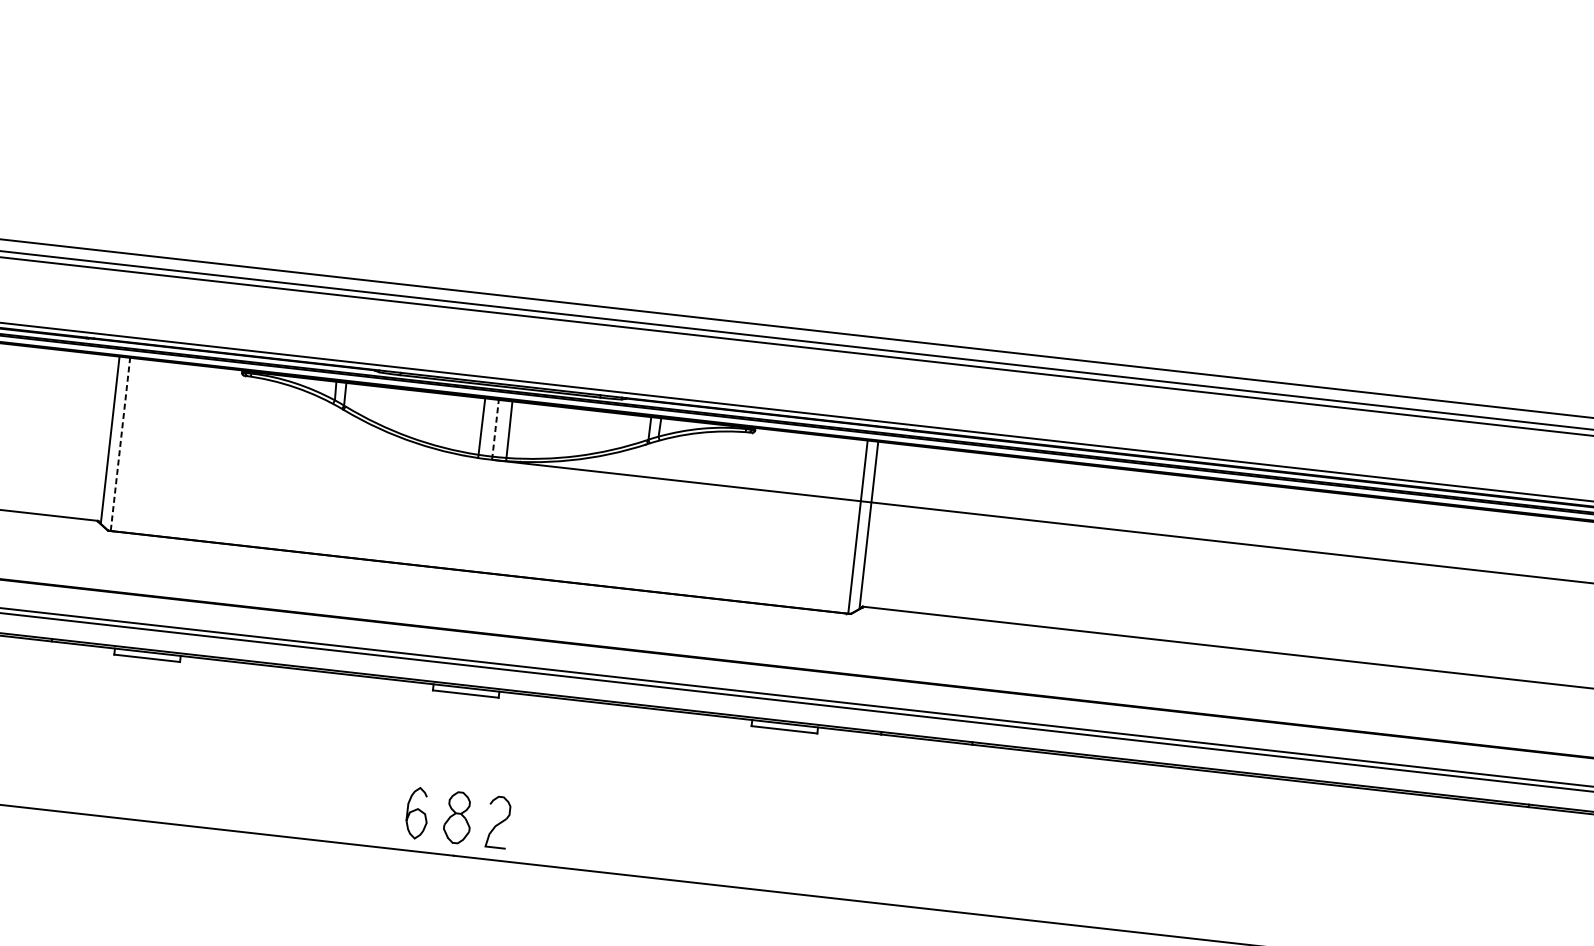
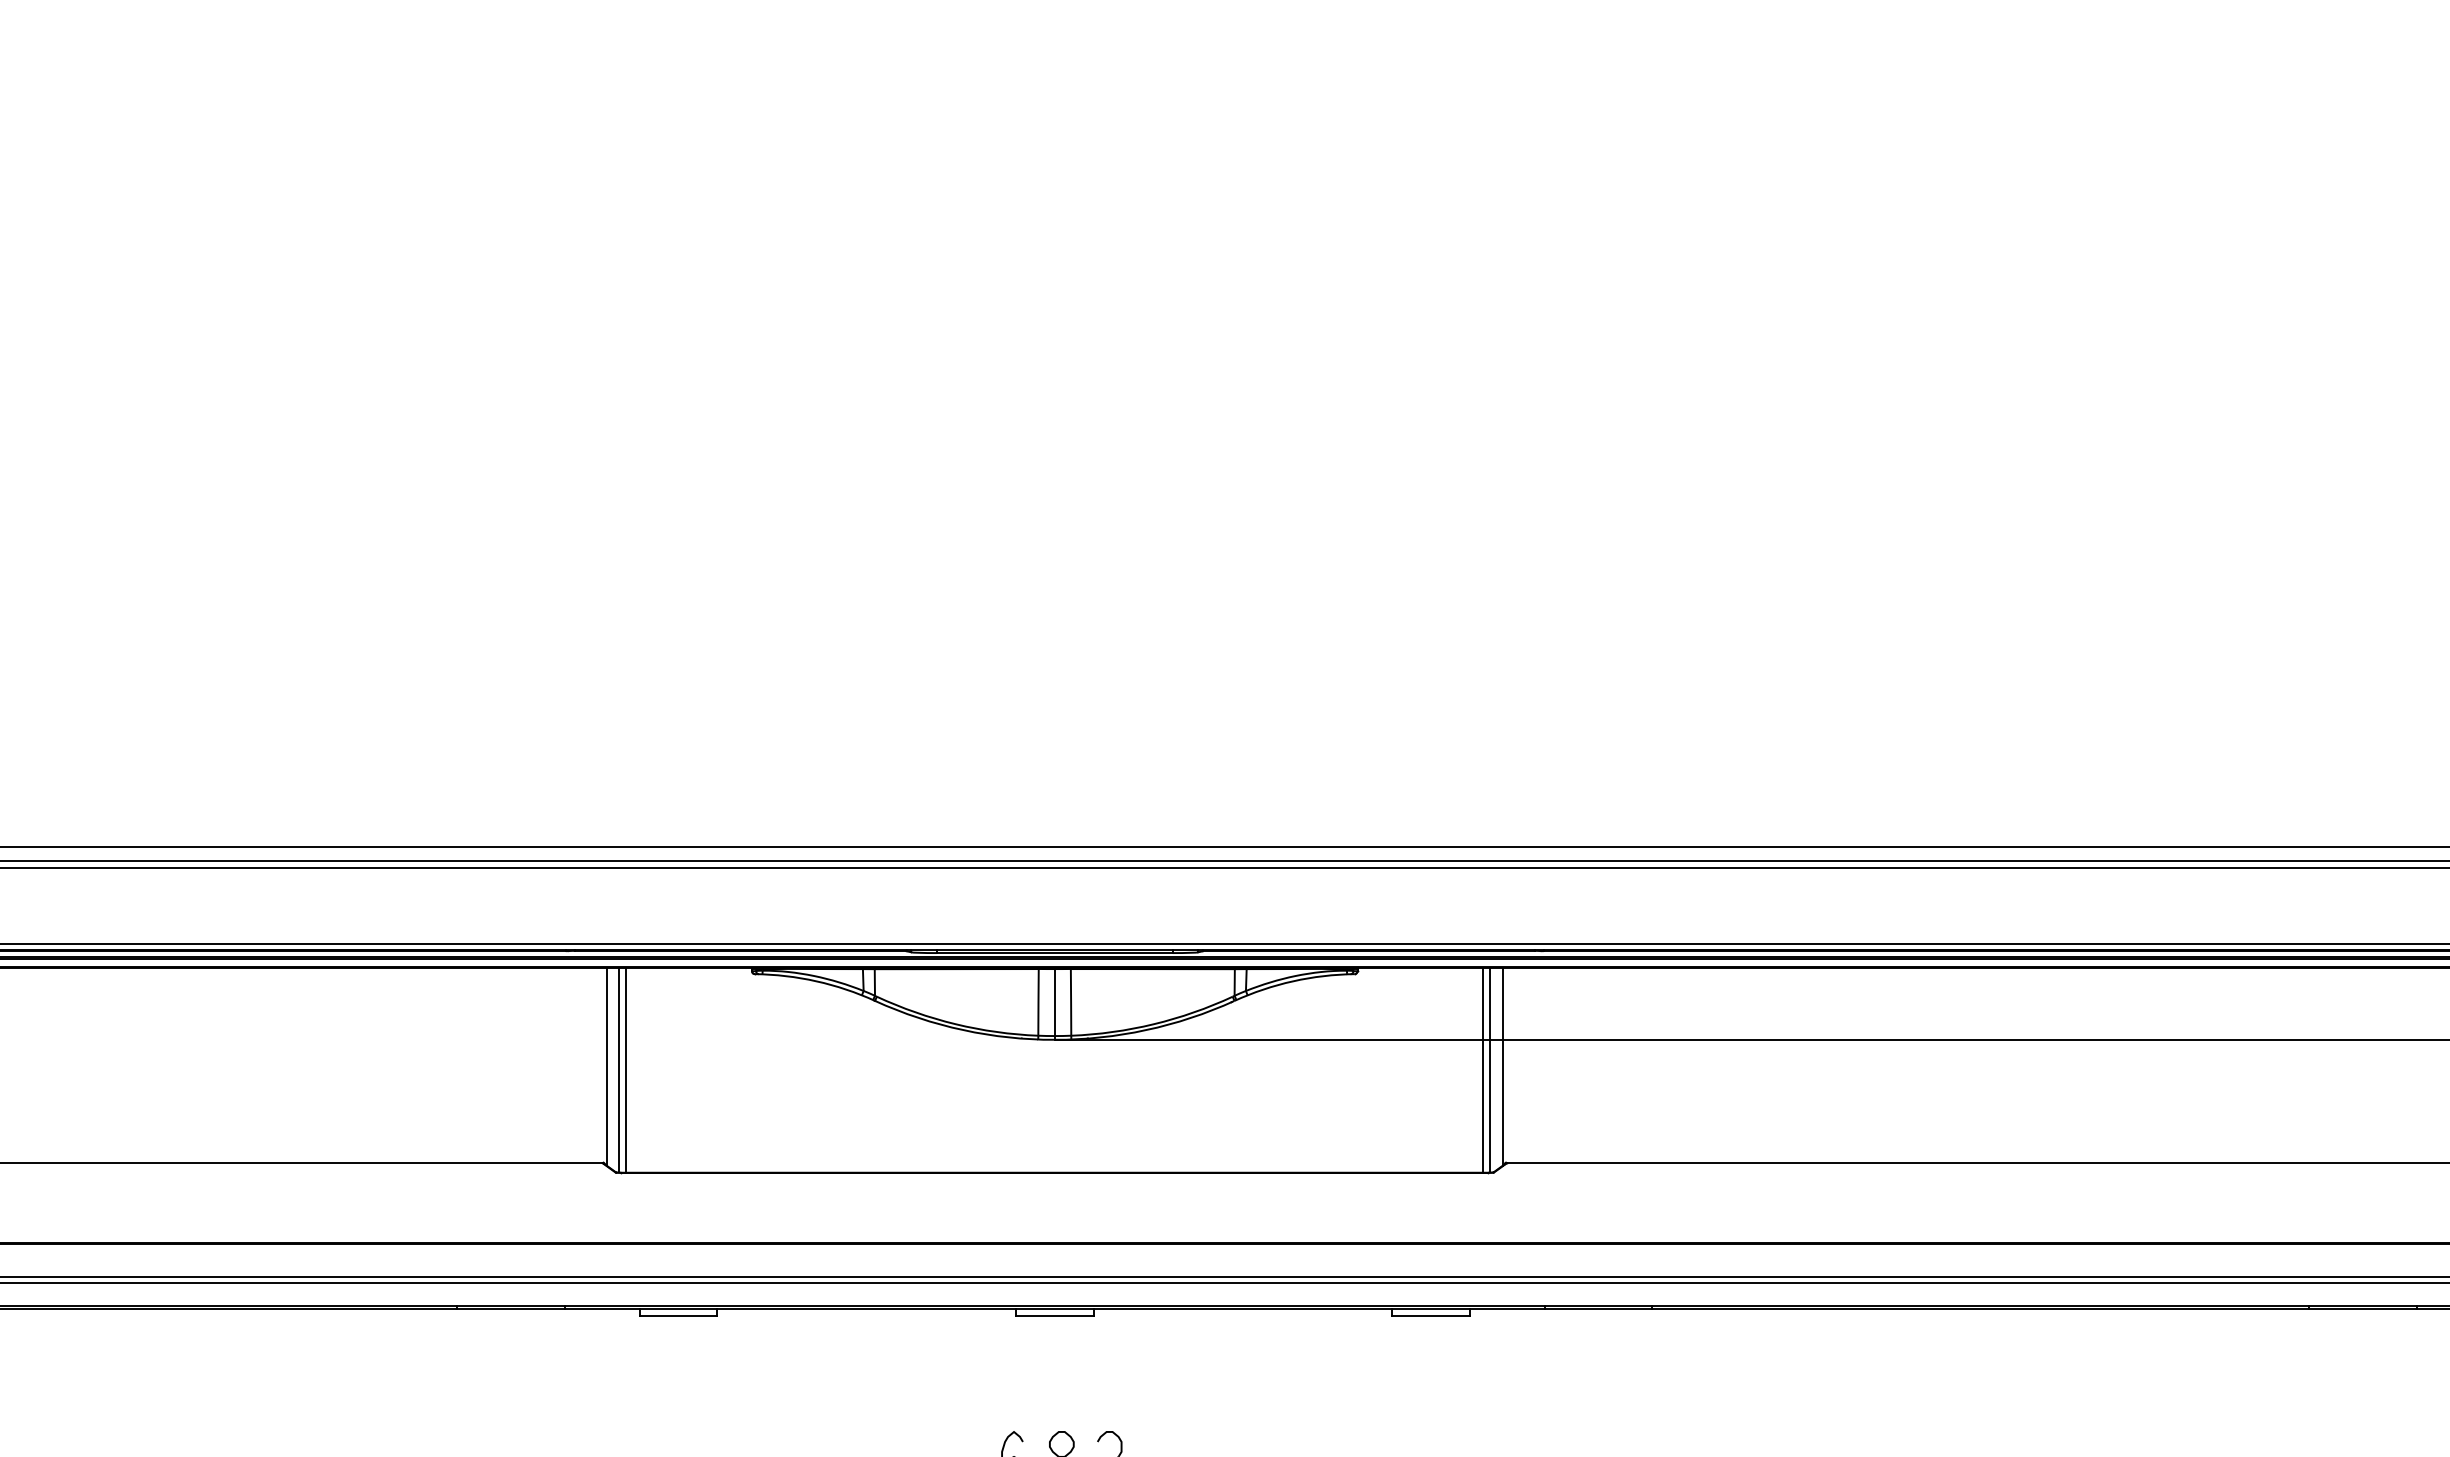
line: (495, 429) -> (1054, 1003), dashed -> solid
line: (120, 443) -> (619, 1069), dashed -> solid
line: (126, 445) -> (626, 1070), added
line: (852, 526) -> (1483, 1070), added

